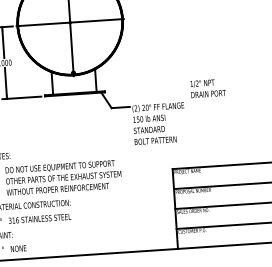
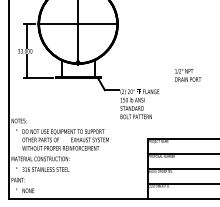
text: (208, 88) -> (188, 75), moved

